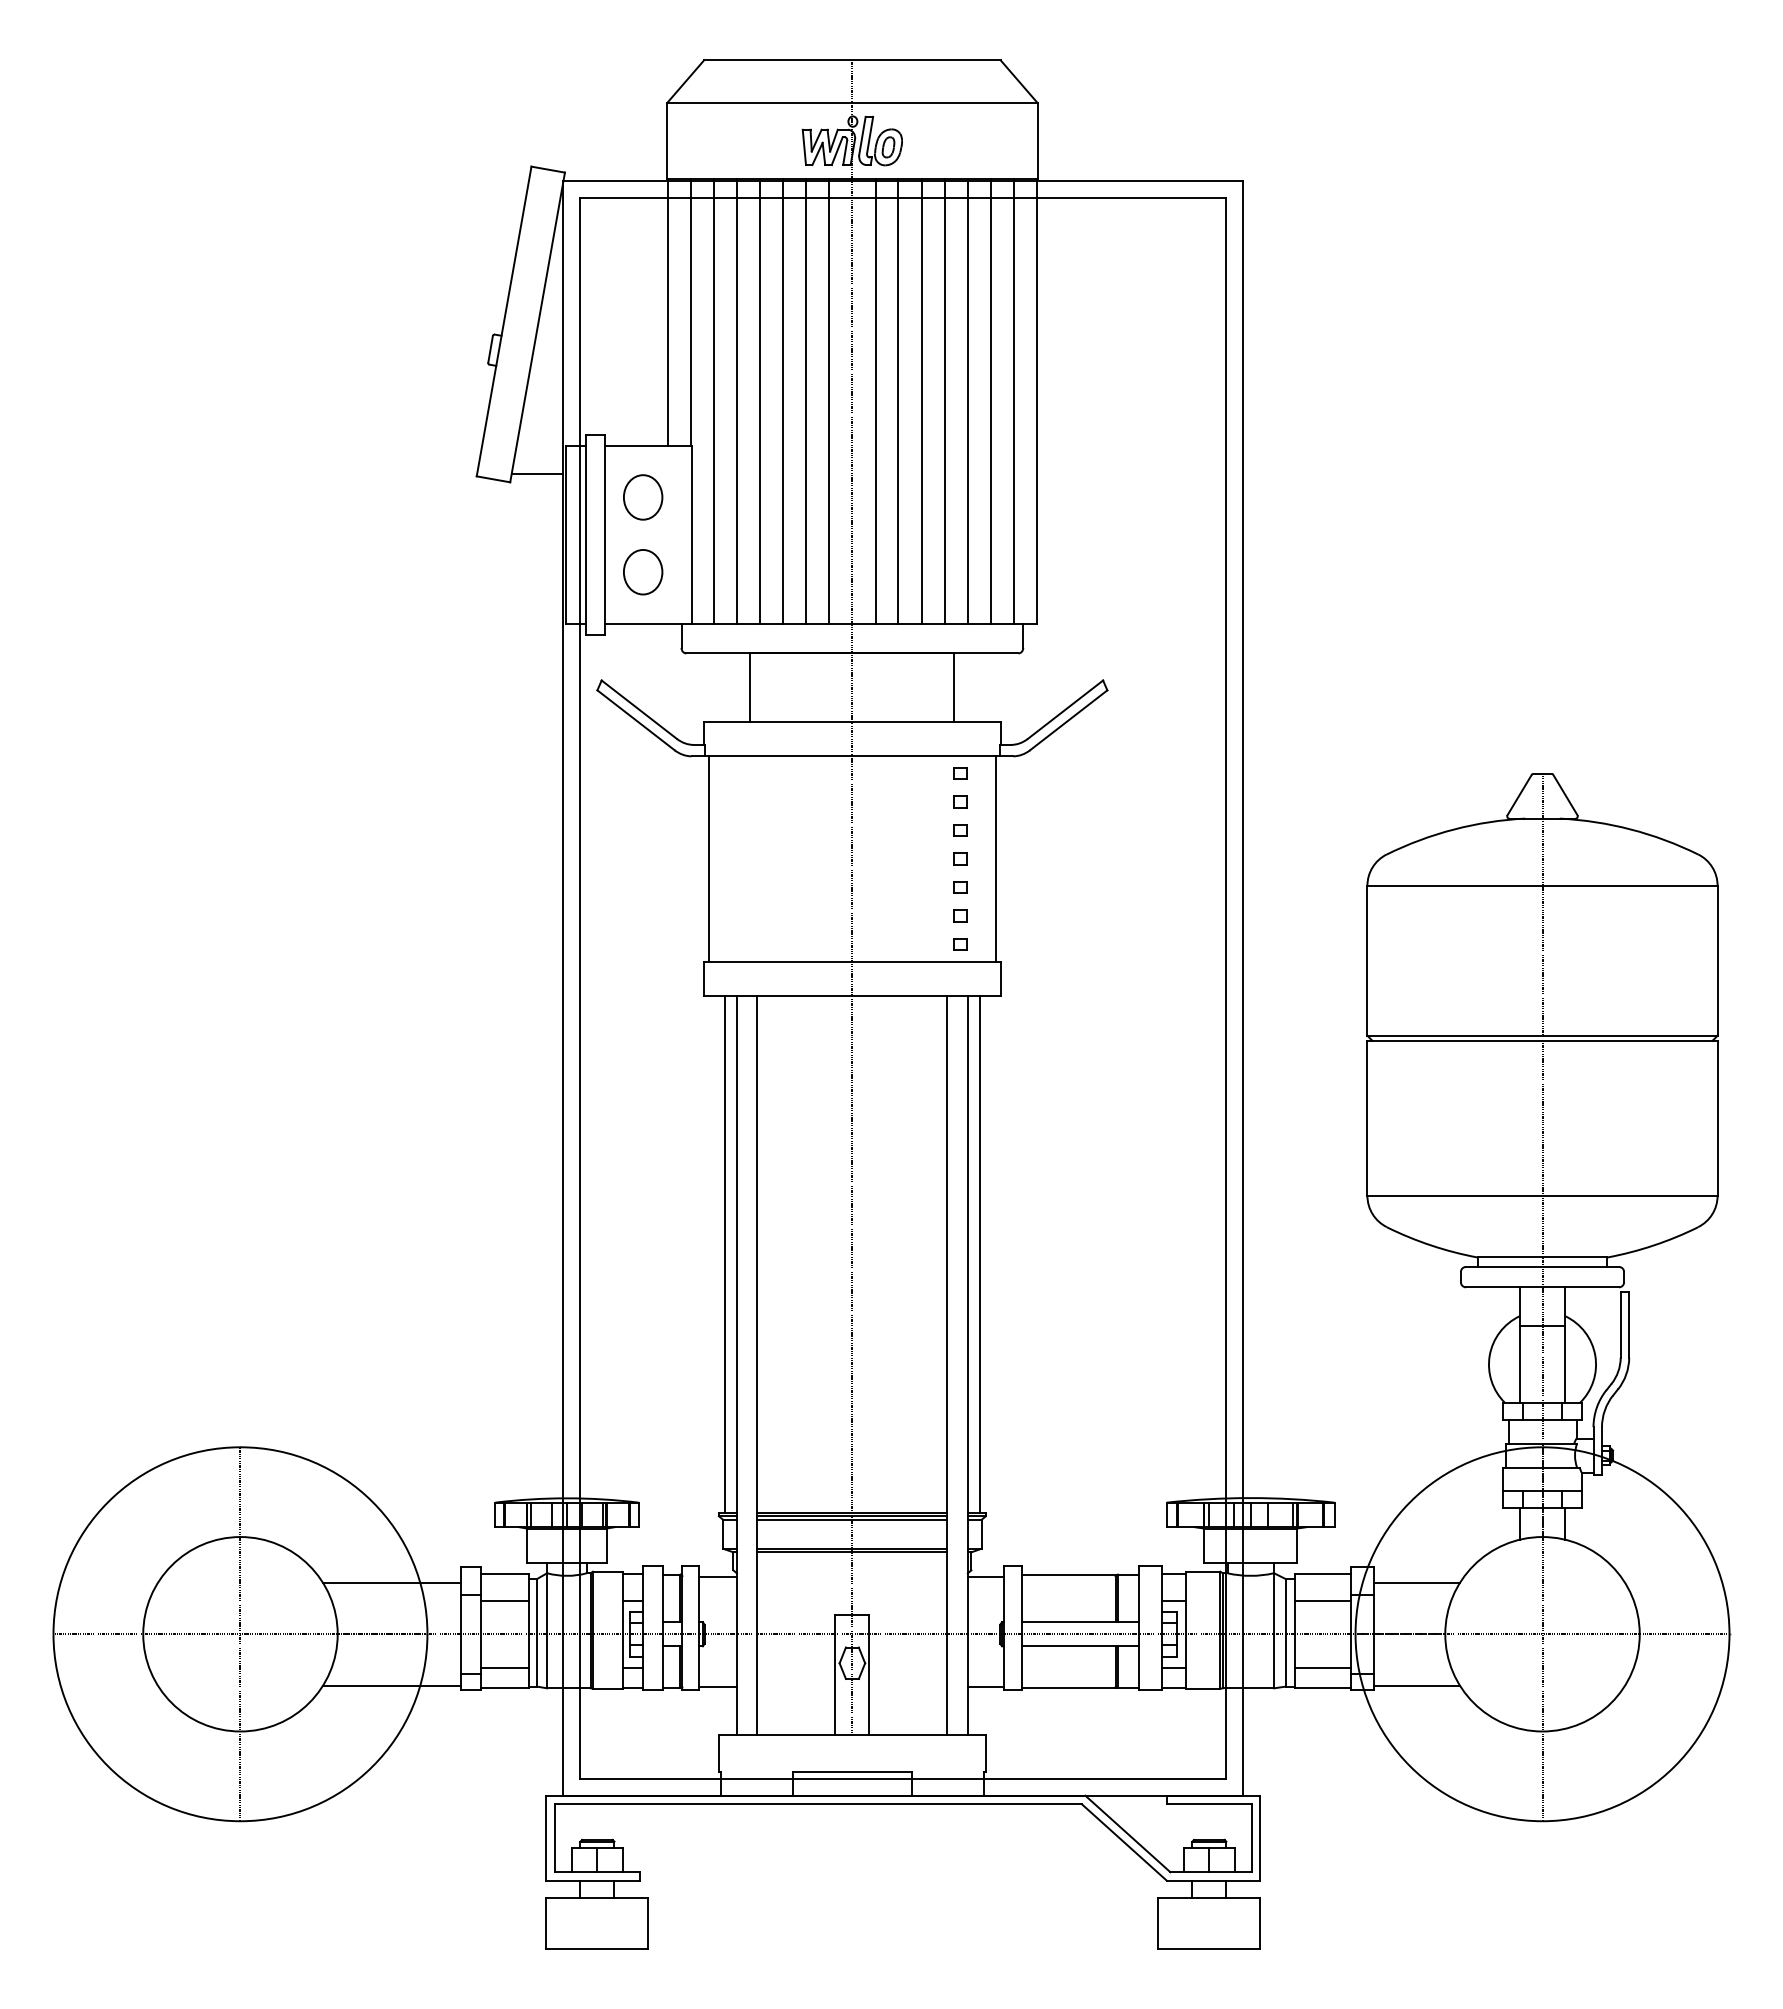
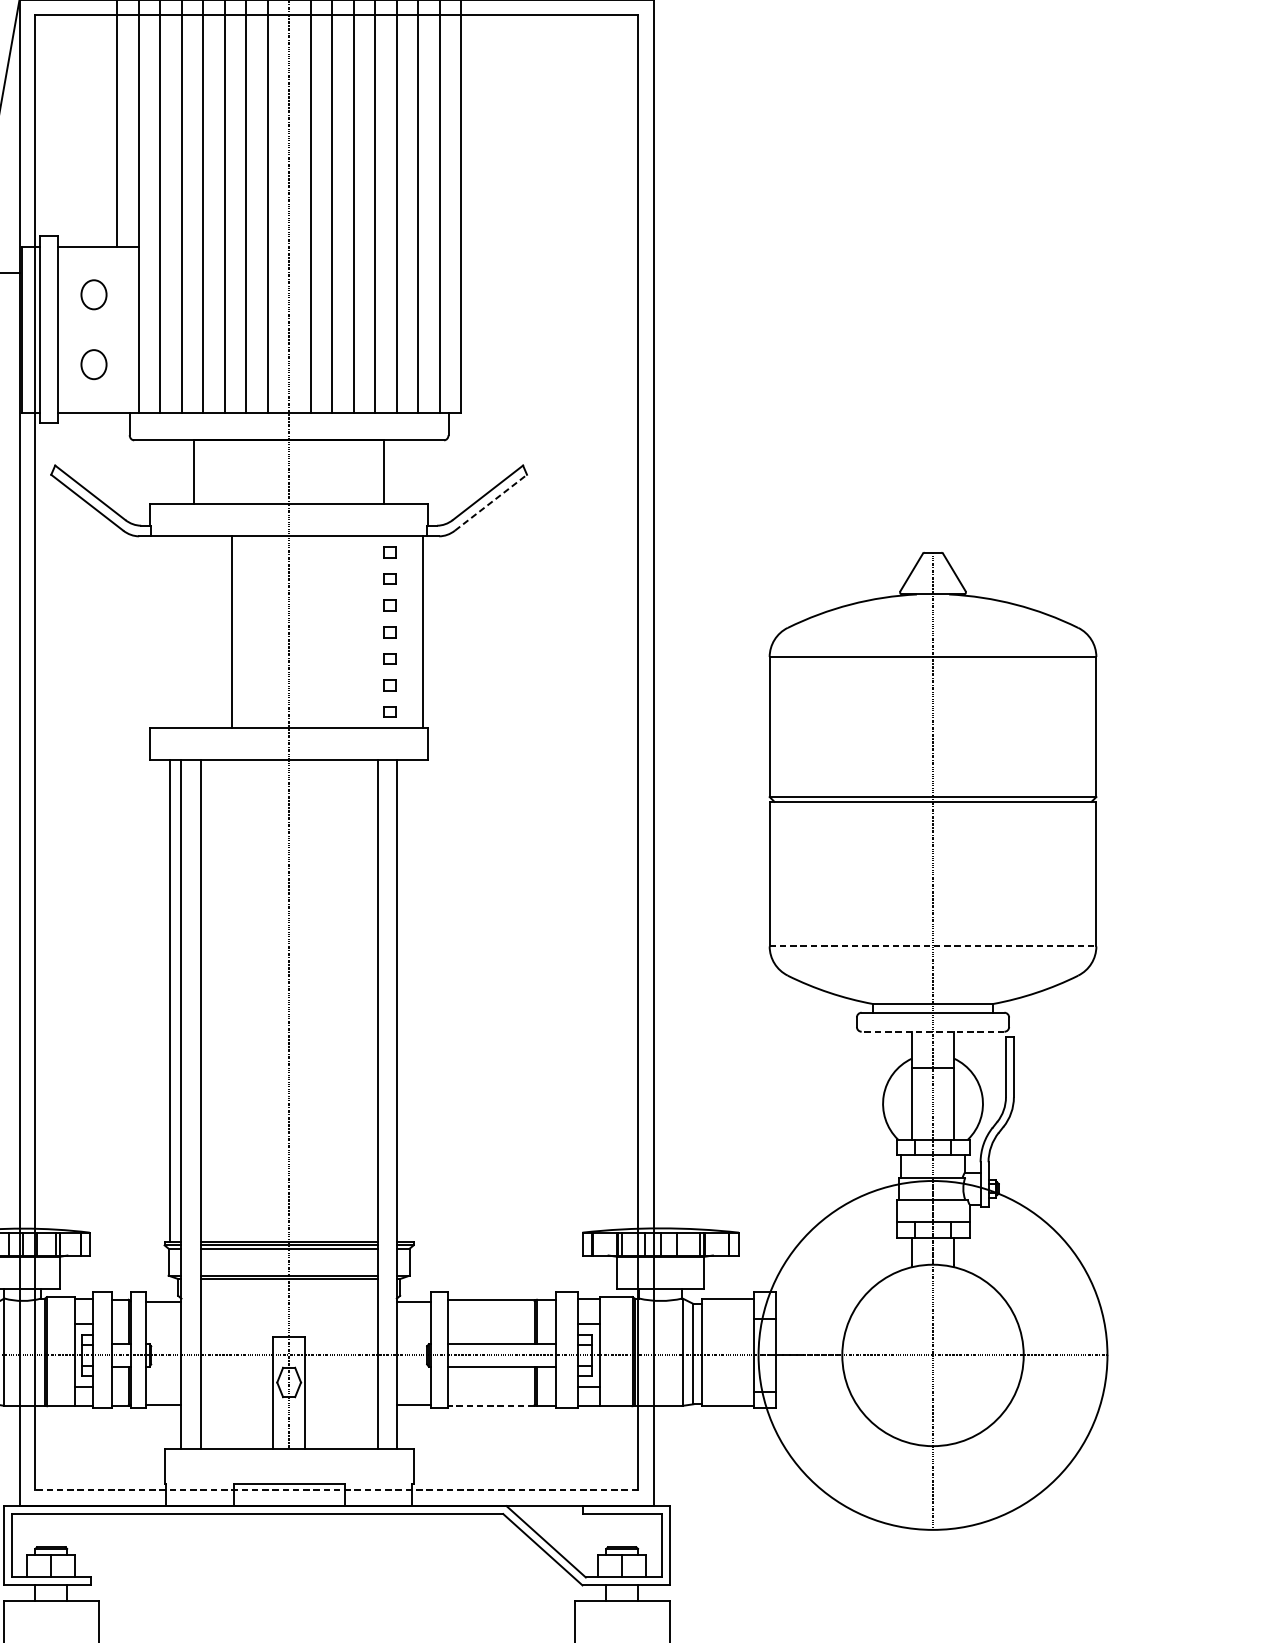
part: (643, 497) -> (94, 294), size x0.7
part: (643, 572) -> (94, 364), size x0.7
line: (1068, 720) -> (490, 502), solid -> dashed
line: (708, 858) -> (231, 631), moved
line: (1543, 1195) -> (933, 946), solid -> dashed
line: (979, 1254) -> (407, 1001), removed
line: (1542, 1287) -> (933, 1031), solid -> dashed
line: (1417, 1582) -> (816, 1307), removed
line: (1322, 1600) -> (727, 1323), removed
line: (1322, 1667) -> (727, 1386), removed
line: (1417, 1685) -> (816, 1403), removed
line: (1068, 1687) -> (490, 1405), solid -> dashed
line: (903, 1778) -> (336, 1490), solid -> dashed

